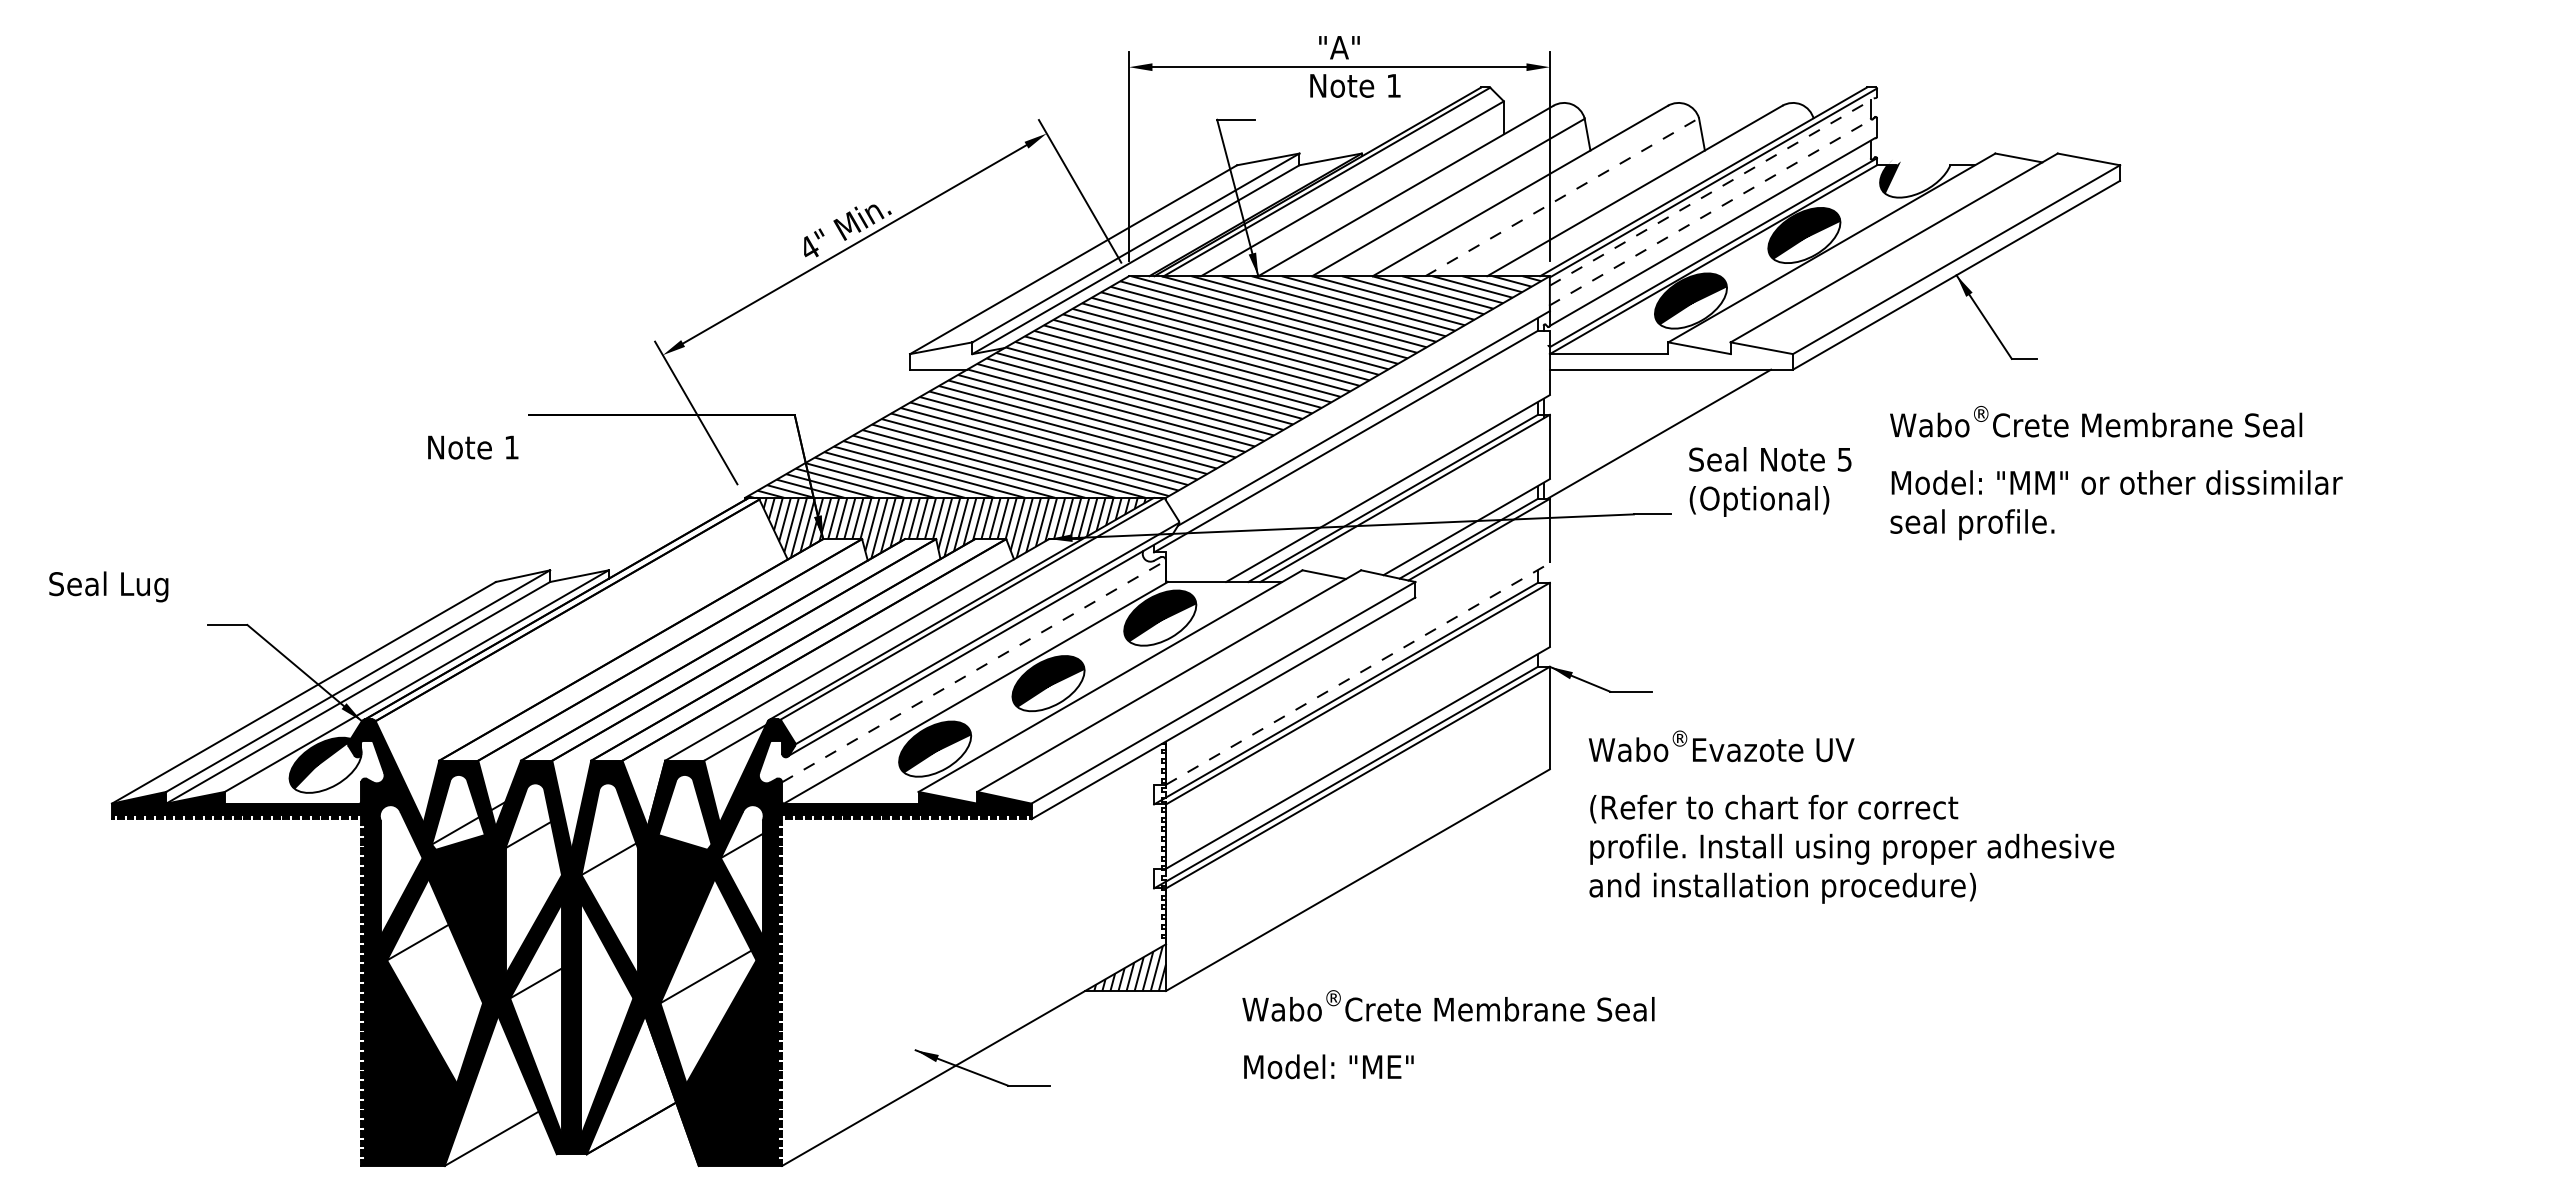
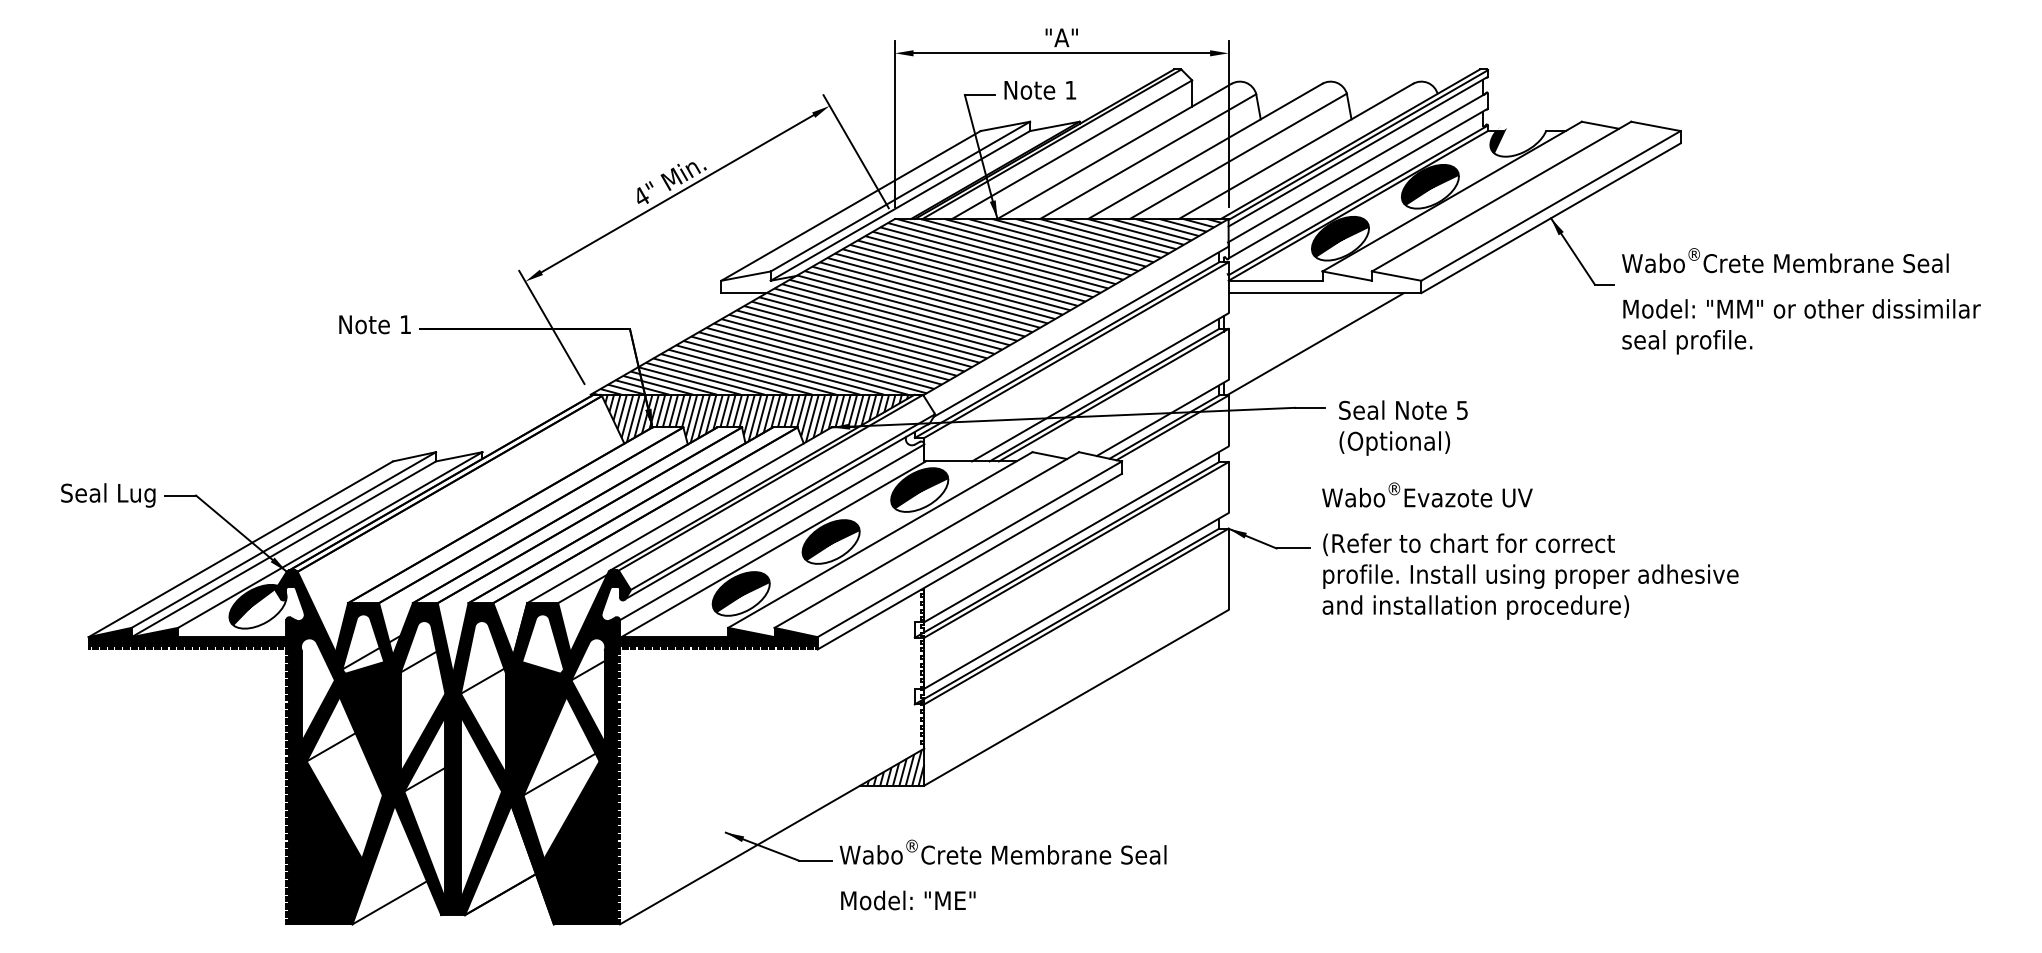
text: (1355, 85) -> (1040, 90), moved
line: (1712, 191) -> (1357, 151), dashed -> solid
line: (1562, 197) -> (1238, 156), dashed -> solid
line: (1712, 211) -> (1357, 167), dashed -> solid
line: (1357, 441) -> (1076, 350), added
text: (473, 447) -> (375, 324), moved
text: (2116, 473) -> (1801, 301), moved
text: (1770, 481) -> (1403, 427), moved
text: (108, 586) -> (108, 495), moved
line: (974, 671) -> (772, 532), dashed -> solid
line: (1357, 673) -> (1076, 533), dashed -> solid
text: (1851, 816) -> (1530, 550), moved
text: (1448, 1034) -> (1003, 874), moved

